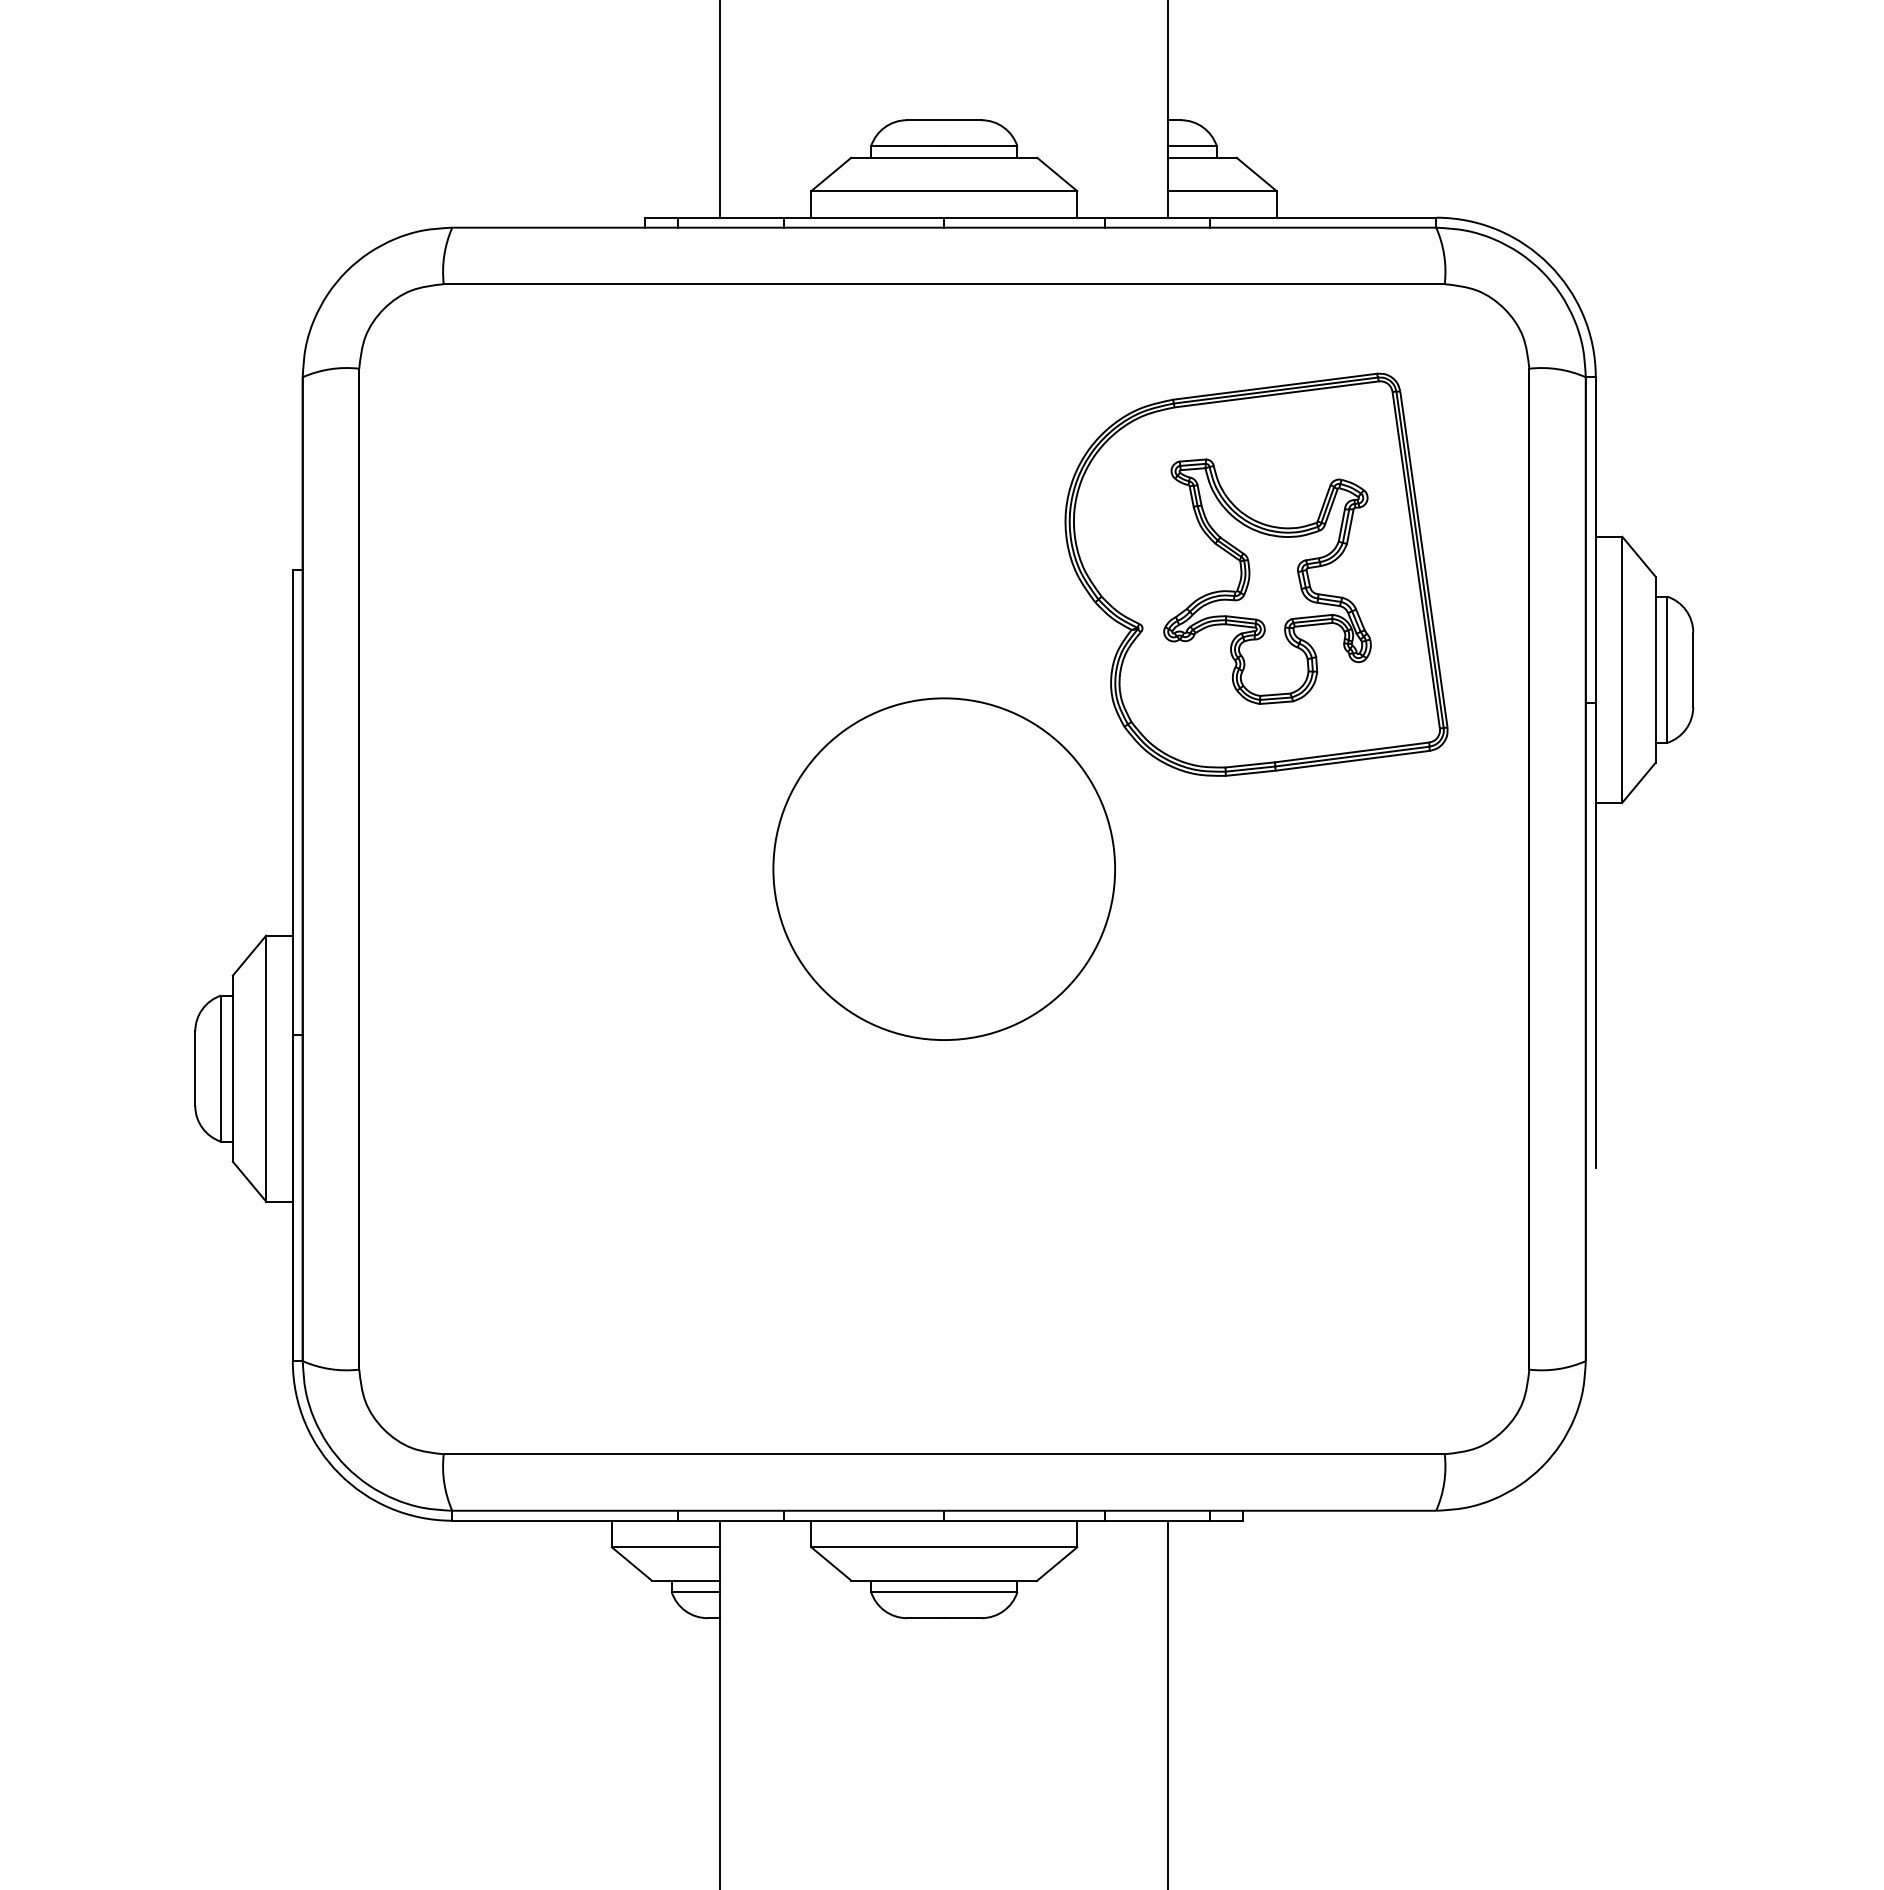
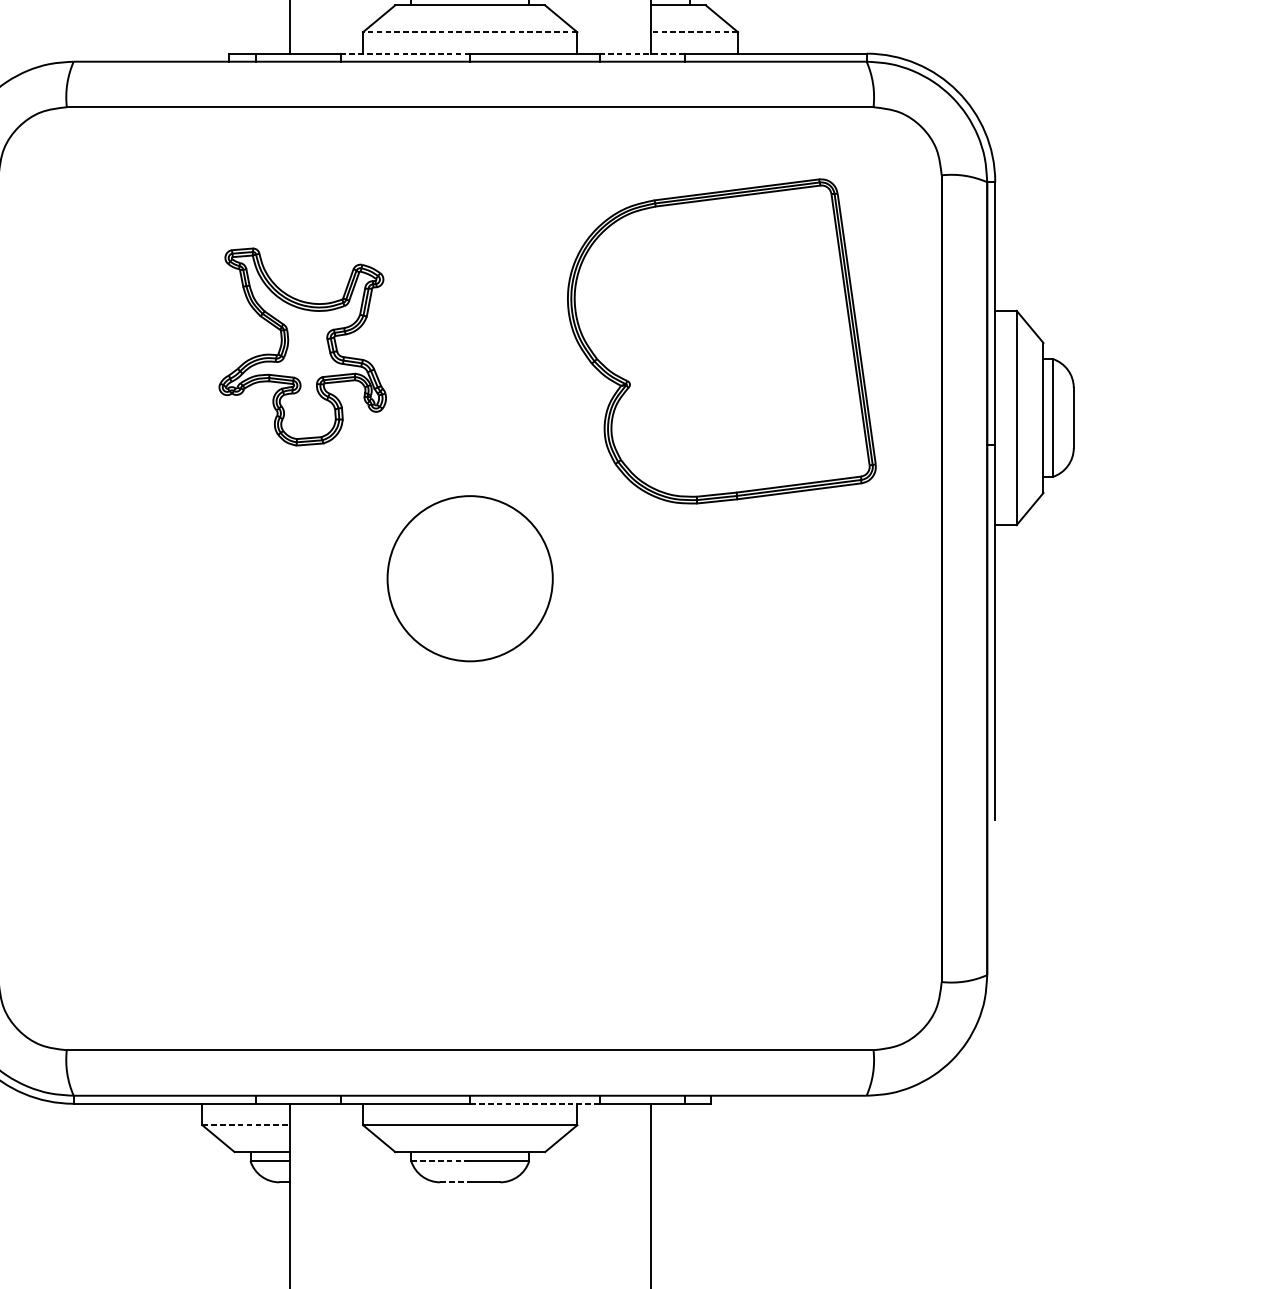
line: (944, 191) -> (470, 32), solid -> dashed
line: (1221, 191) -> (693, 32), solid -> dashed
line: (863, 217) -> (405, 53), solid -> dashed
line: (1157, 217) -> (642, 53), solid -> dashed
part: (1267, 581) -> (302, 346), moved
circle: (944, 869) -> (470, 578), size x0.6
line: (1025, 1520) -> (535, 1103), solid -> dashed
line: (666, 1547) -> (246, 1125), solid -> dashed
line: (907, 1592) -> (440, 1161), solid -> dashed
line: (925, 1618) -> (455, 1182), solid -> dashed

